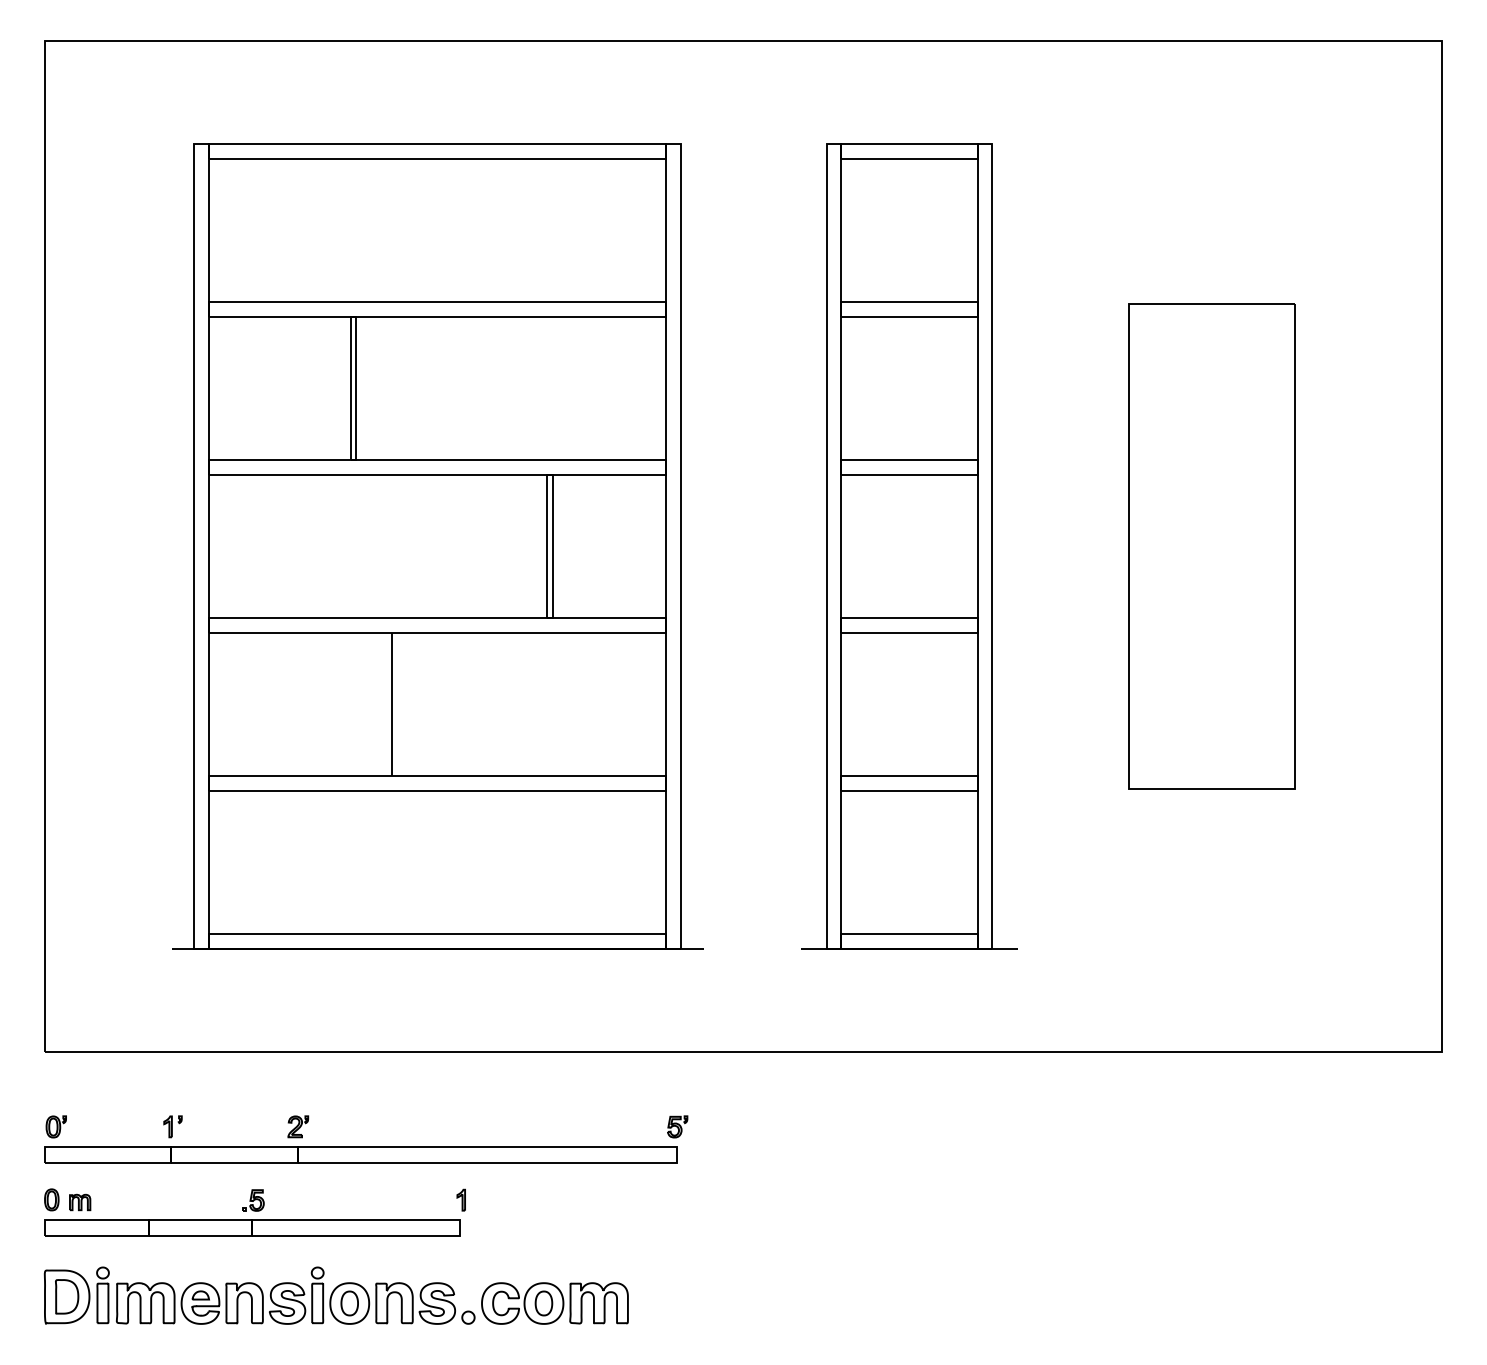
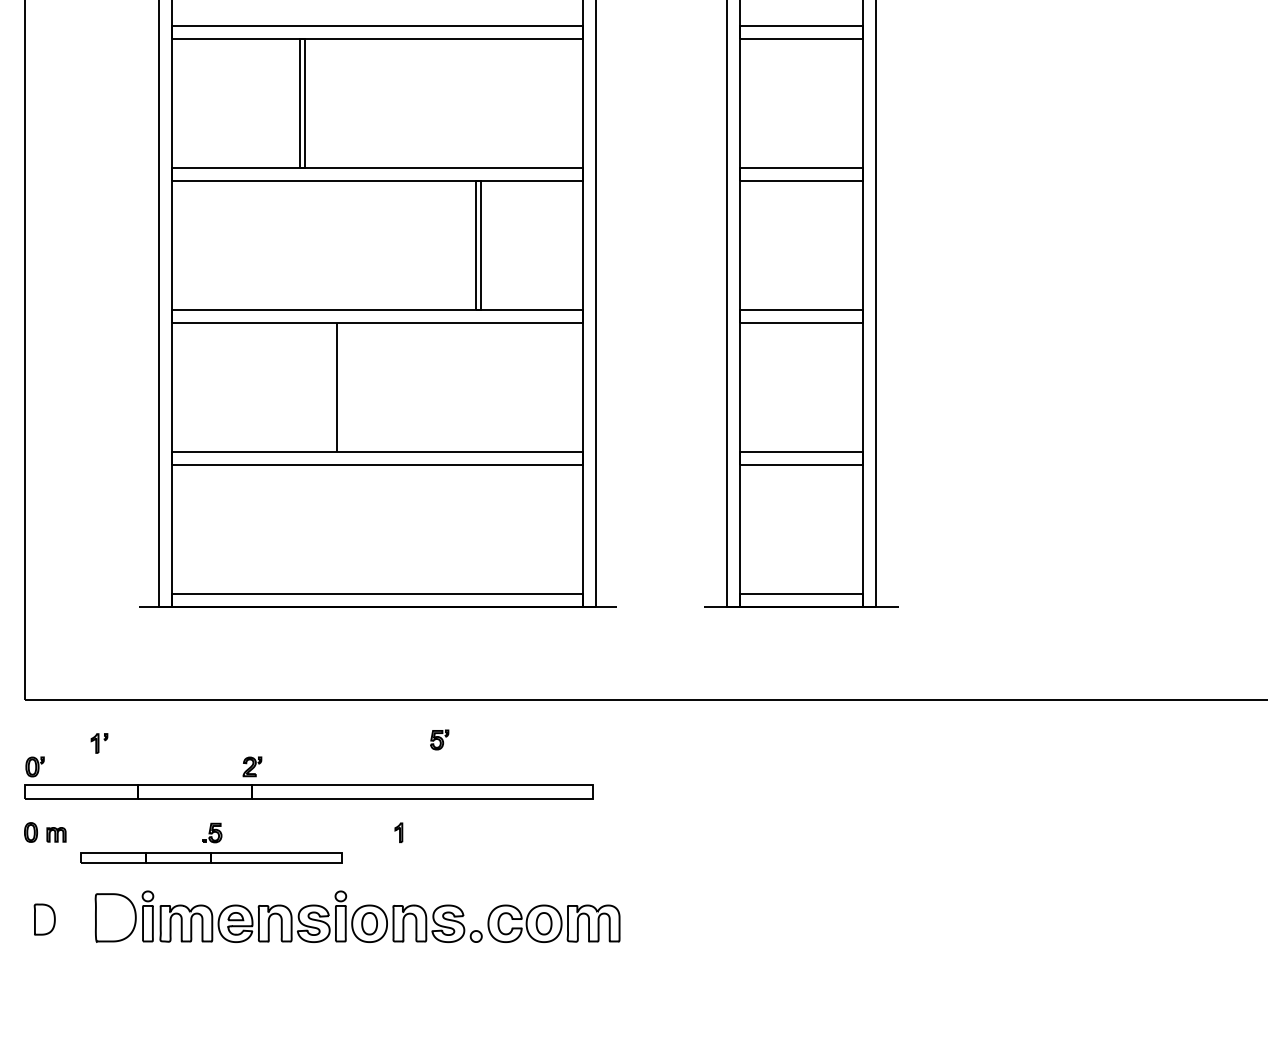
part: (1211, 546) -> (1072, 245), removed
part: (172, 1126) -> (99, 743), moved
part: (677, 1126) -> (439, 739), moved
part: (252, 1227) -> (211, 857), size x0.7
part: (335, 1295) -> (356, 916), moved

